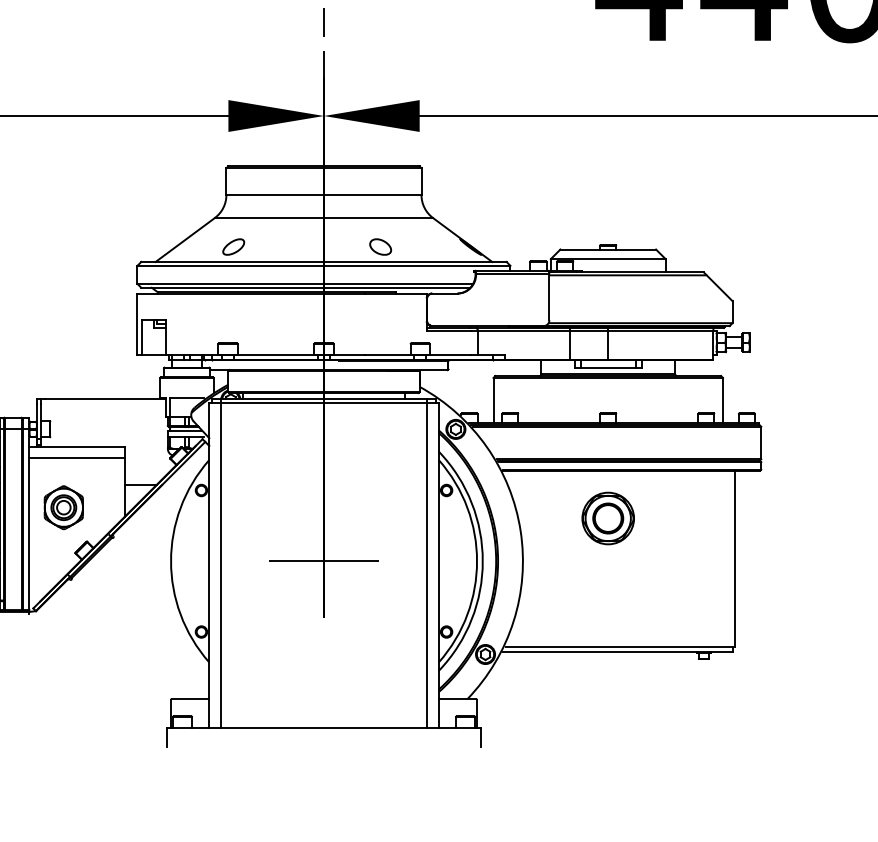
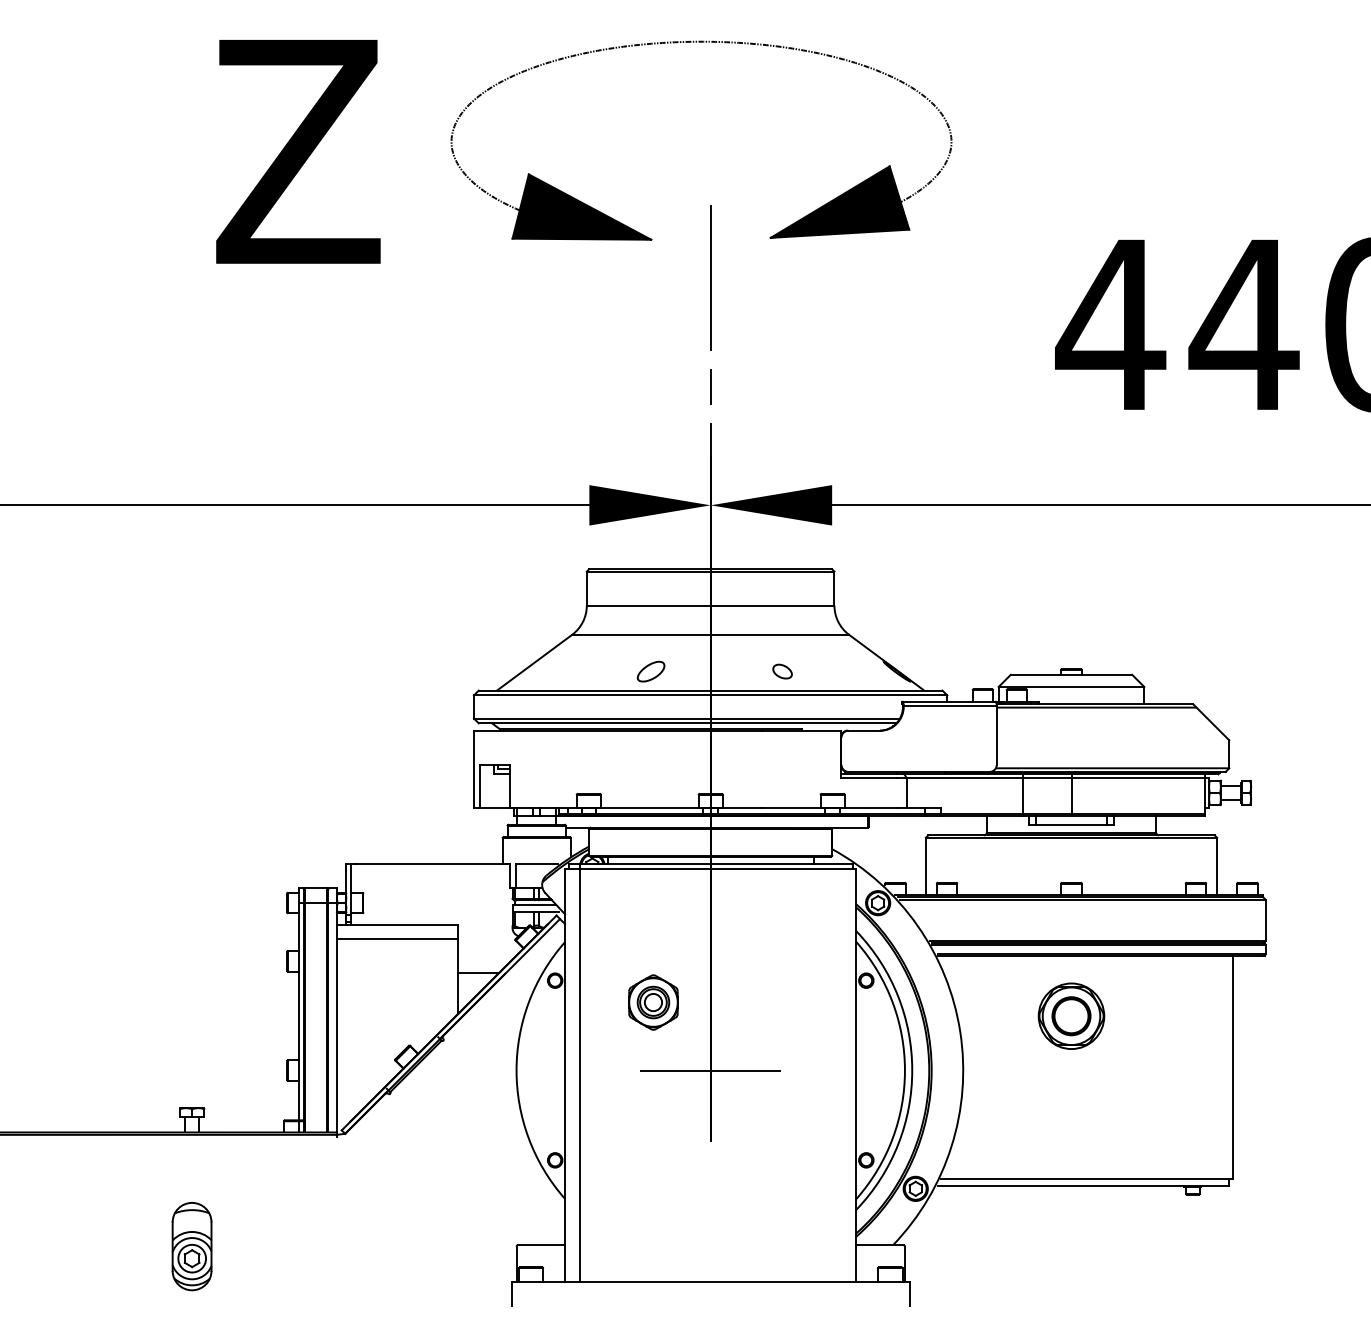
part: (233, 246) -> (650, 671), moved
part: (380, 246) -> (782, 671), size x0.7
part: (63, 507) -> (653, 1002), moved
line: (427, 562) -> (841, 1072), removed

